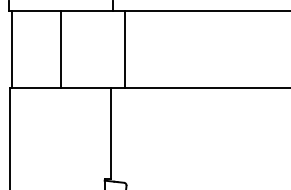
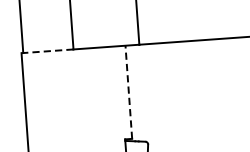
line: (35, 88) -> (47, 51), solid -> dashed
line: (111, 133) -> (128, 92), solid -> dashed

